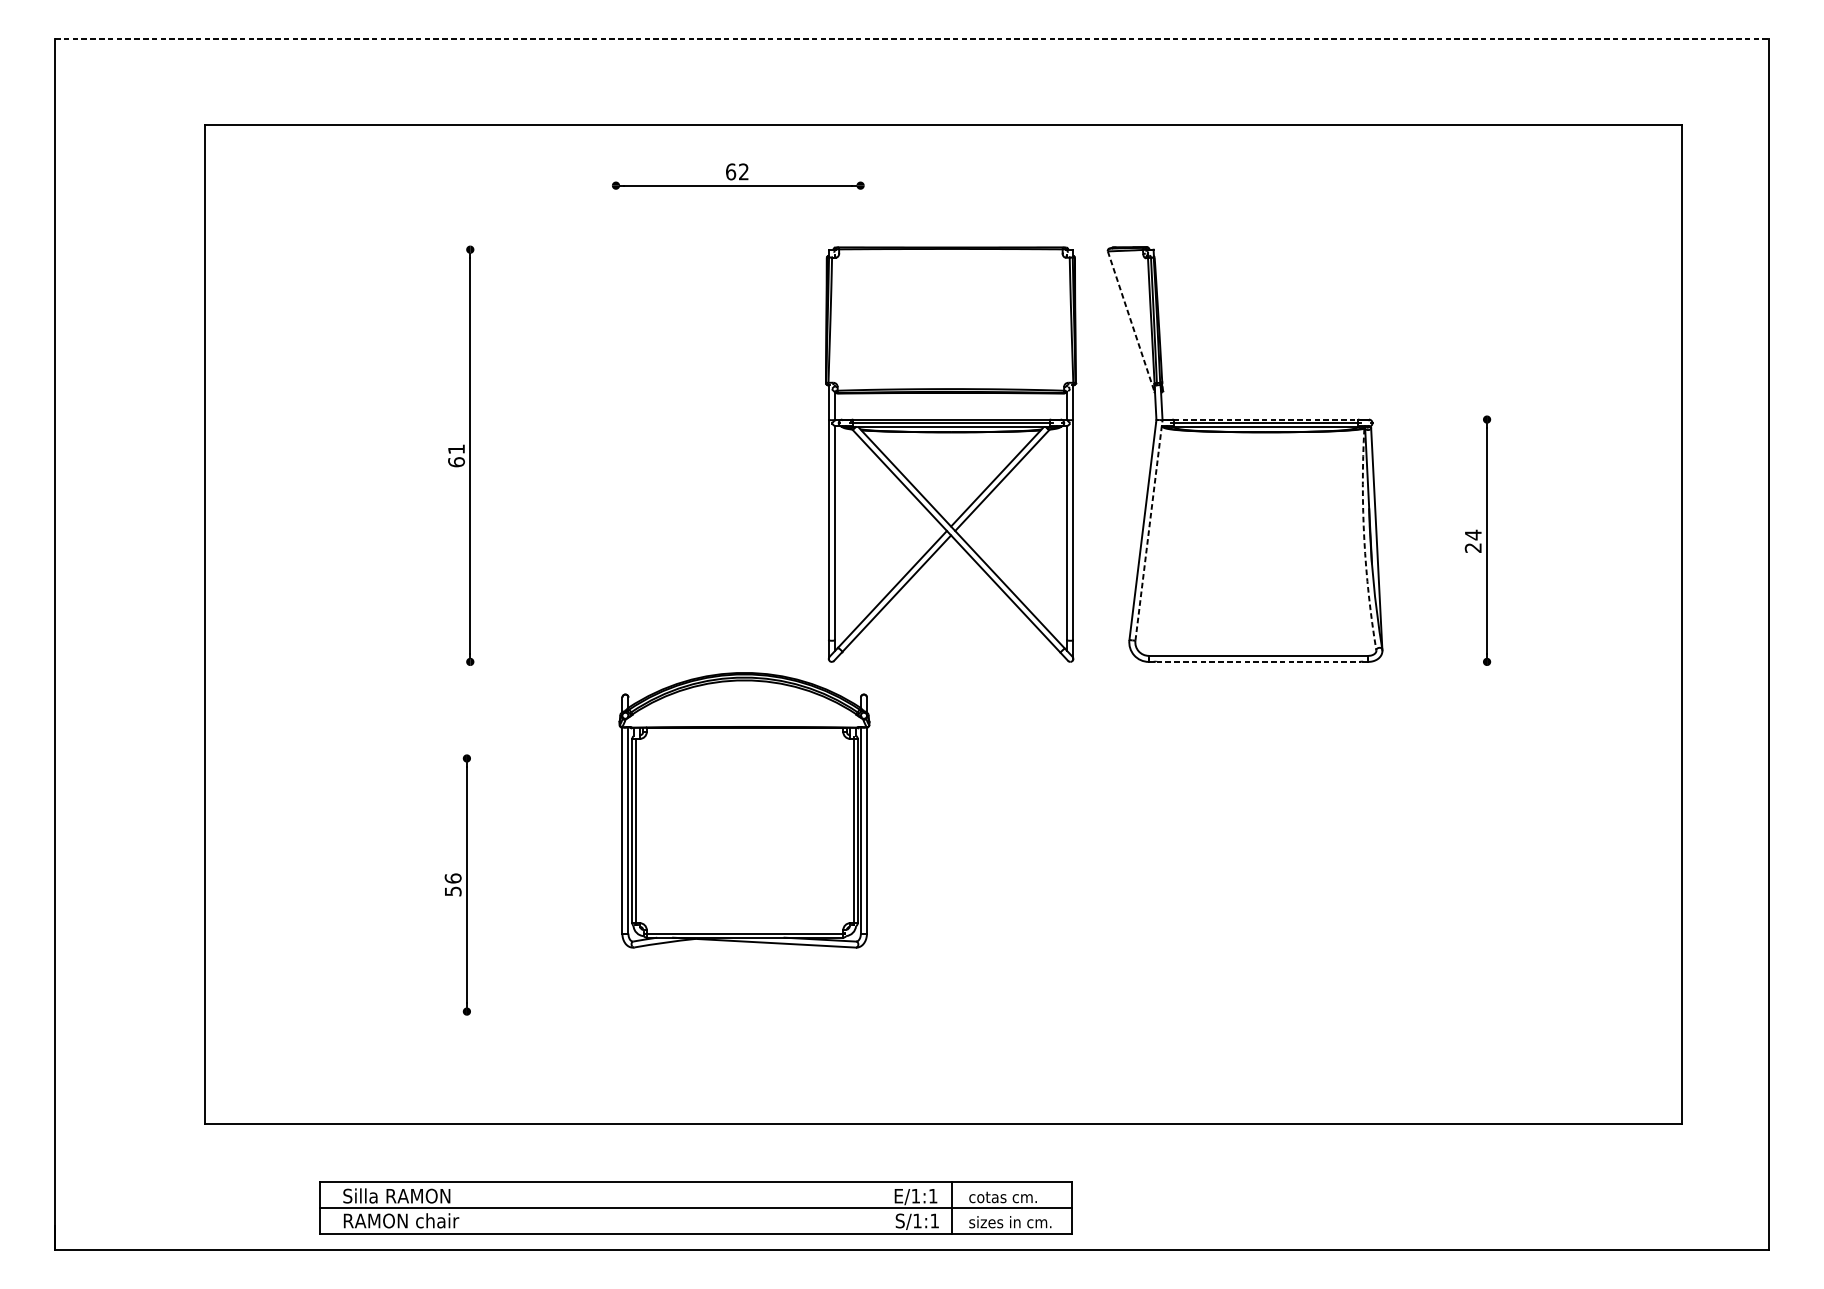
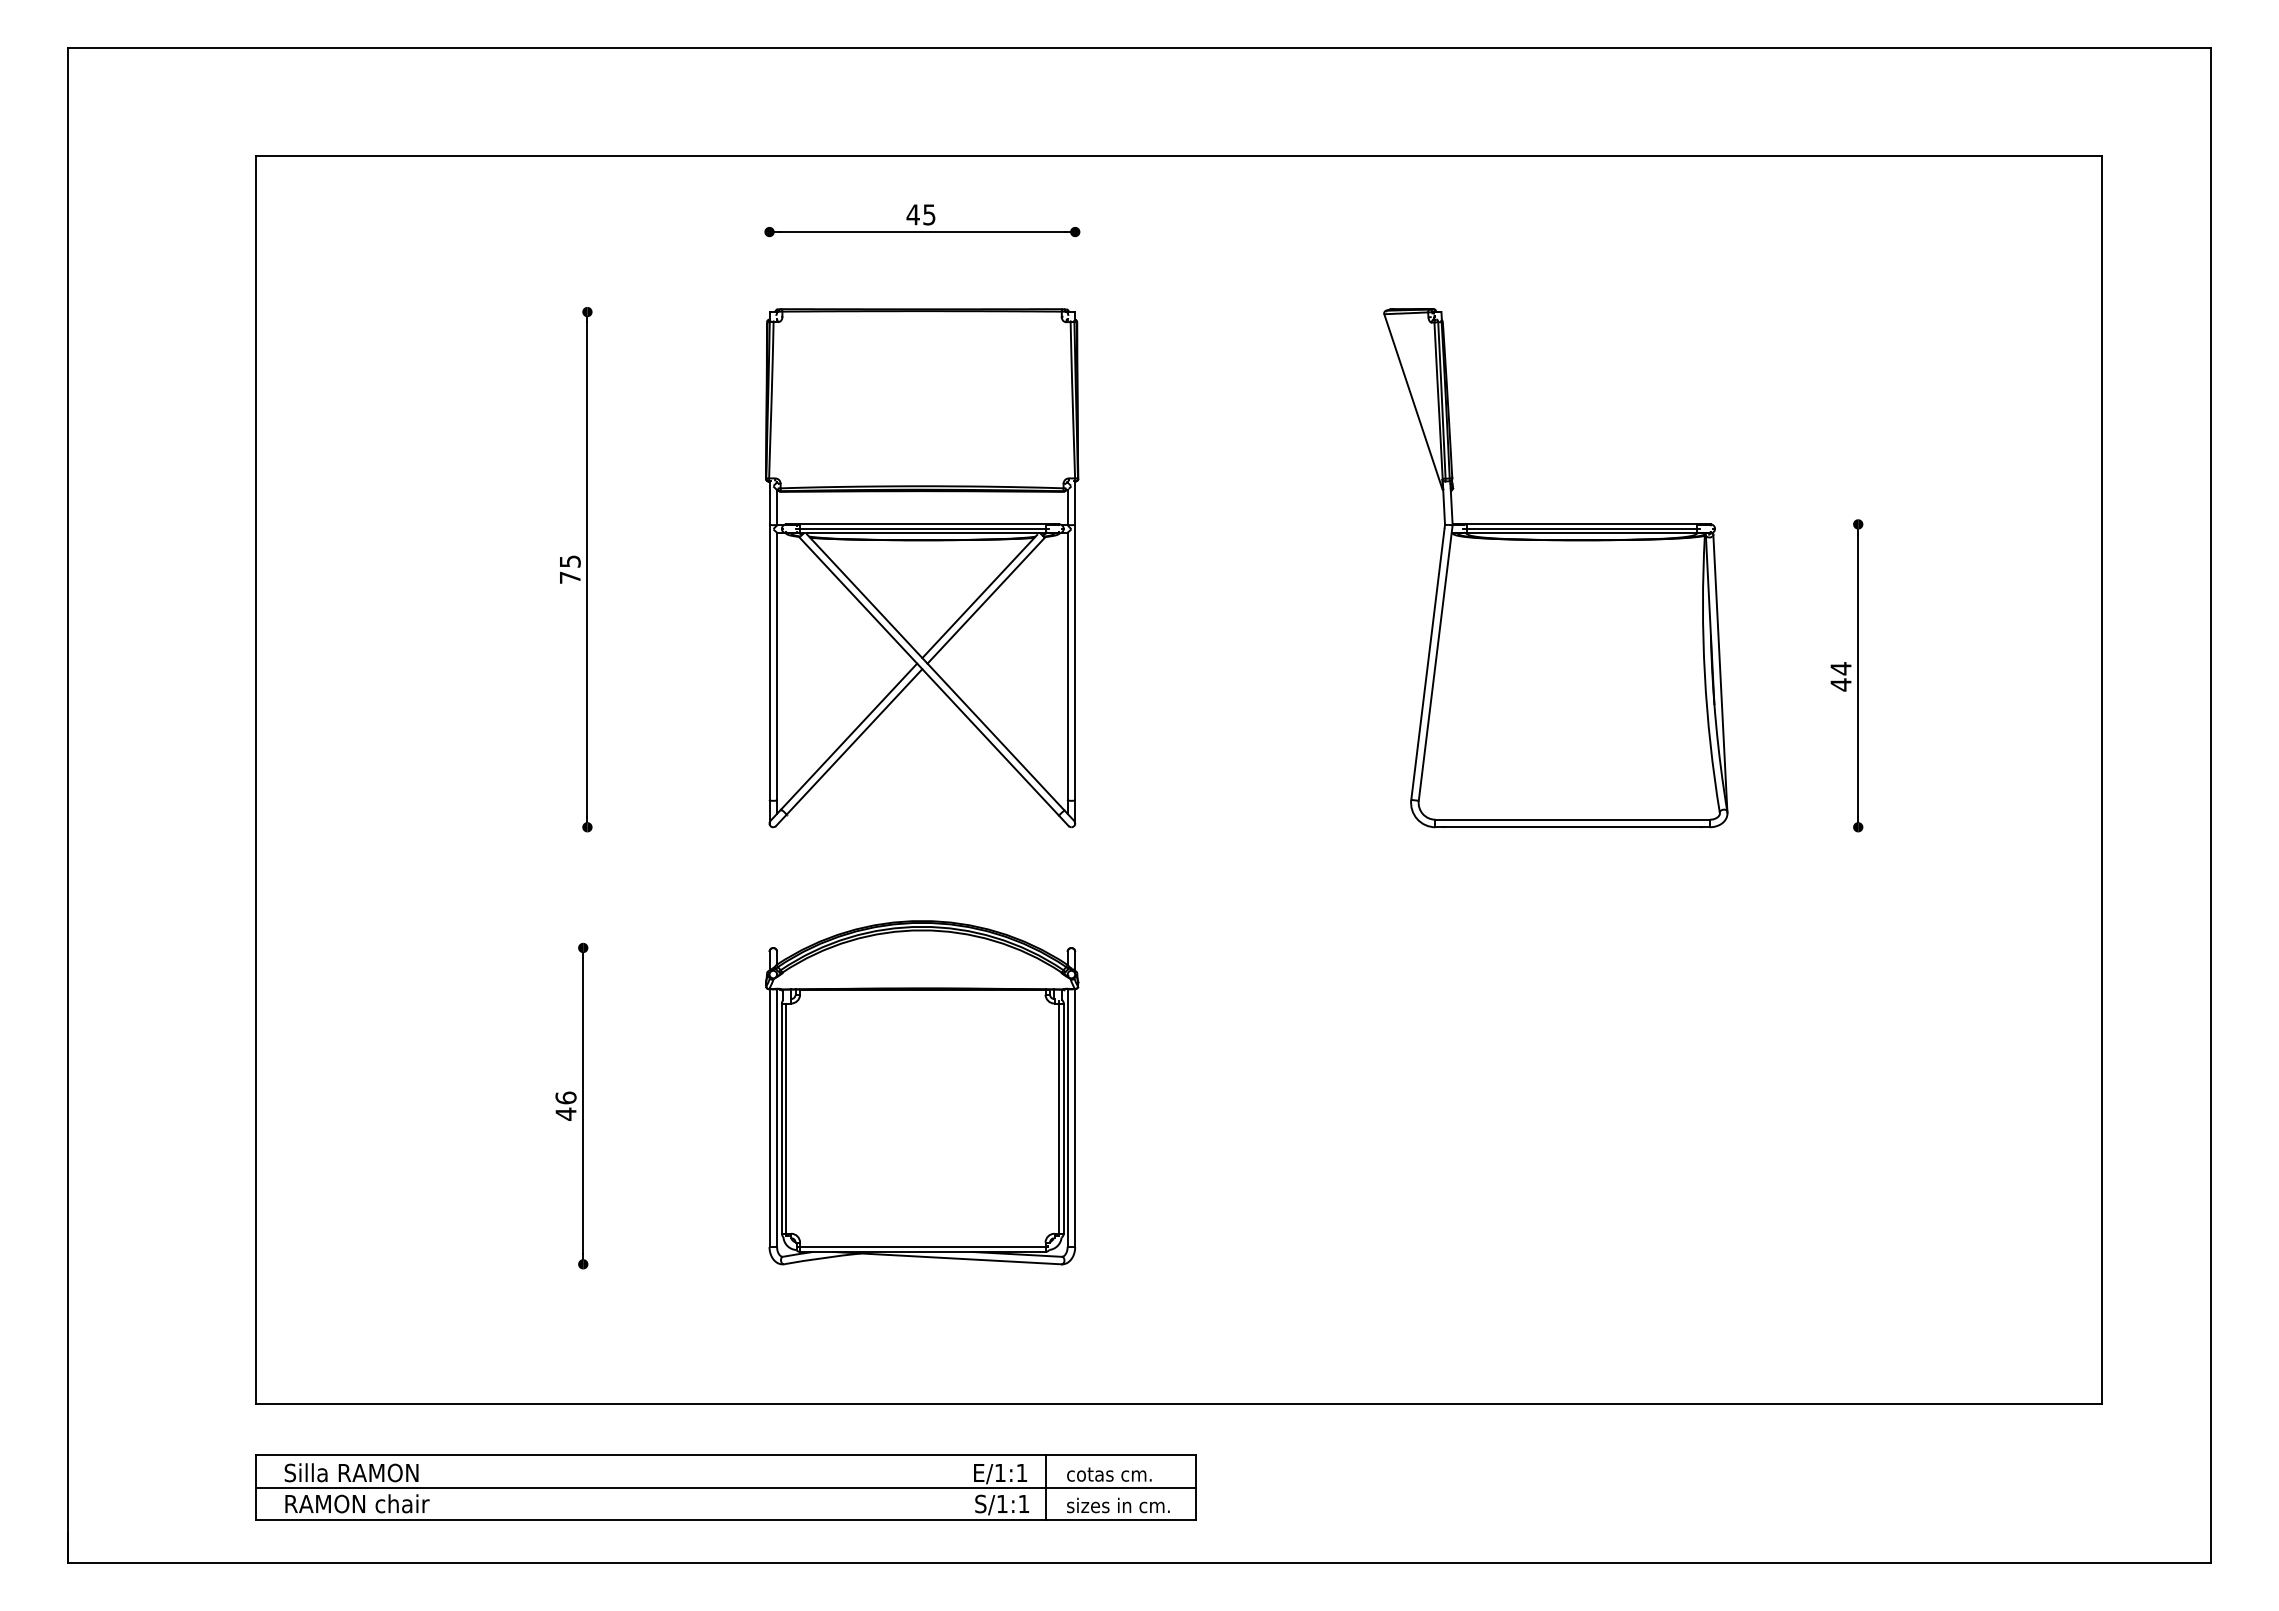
line: (912, 38) -> (1140, 48), dashed -> solid
text: (736, 171) -> (920, 214), 62 -> 45
line: (1131, 322) -> (1413, 402), dashed -> solid
line: (1266, 419) -> (1582, 524), dashed -> solid
part: (951, 454) -> (922, 568), moved
text: (455, 455) -> (569, 569), 61 -> 75
line: (1148, 530) -> (1435, 662), dashed -> solid
arc: (1364, 539) -> (1704, 674), dashed -> solid
text: (1472, 547) -> (1840, 684), 24 -> 44
line: (1258, 662) -> (1572, 827), dashed -> solid
part: (744, 810) -> (922, 1092), moved
text: (452, 890) -> (565, 1113), 56 -> 46
part: (695, 1207) -> (725, 1487), moved

